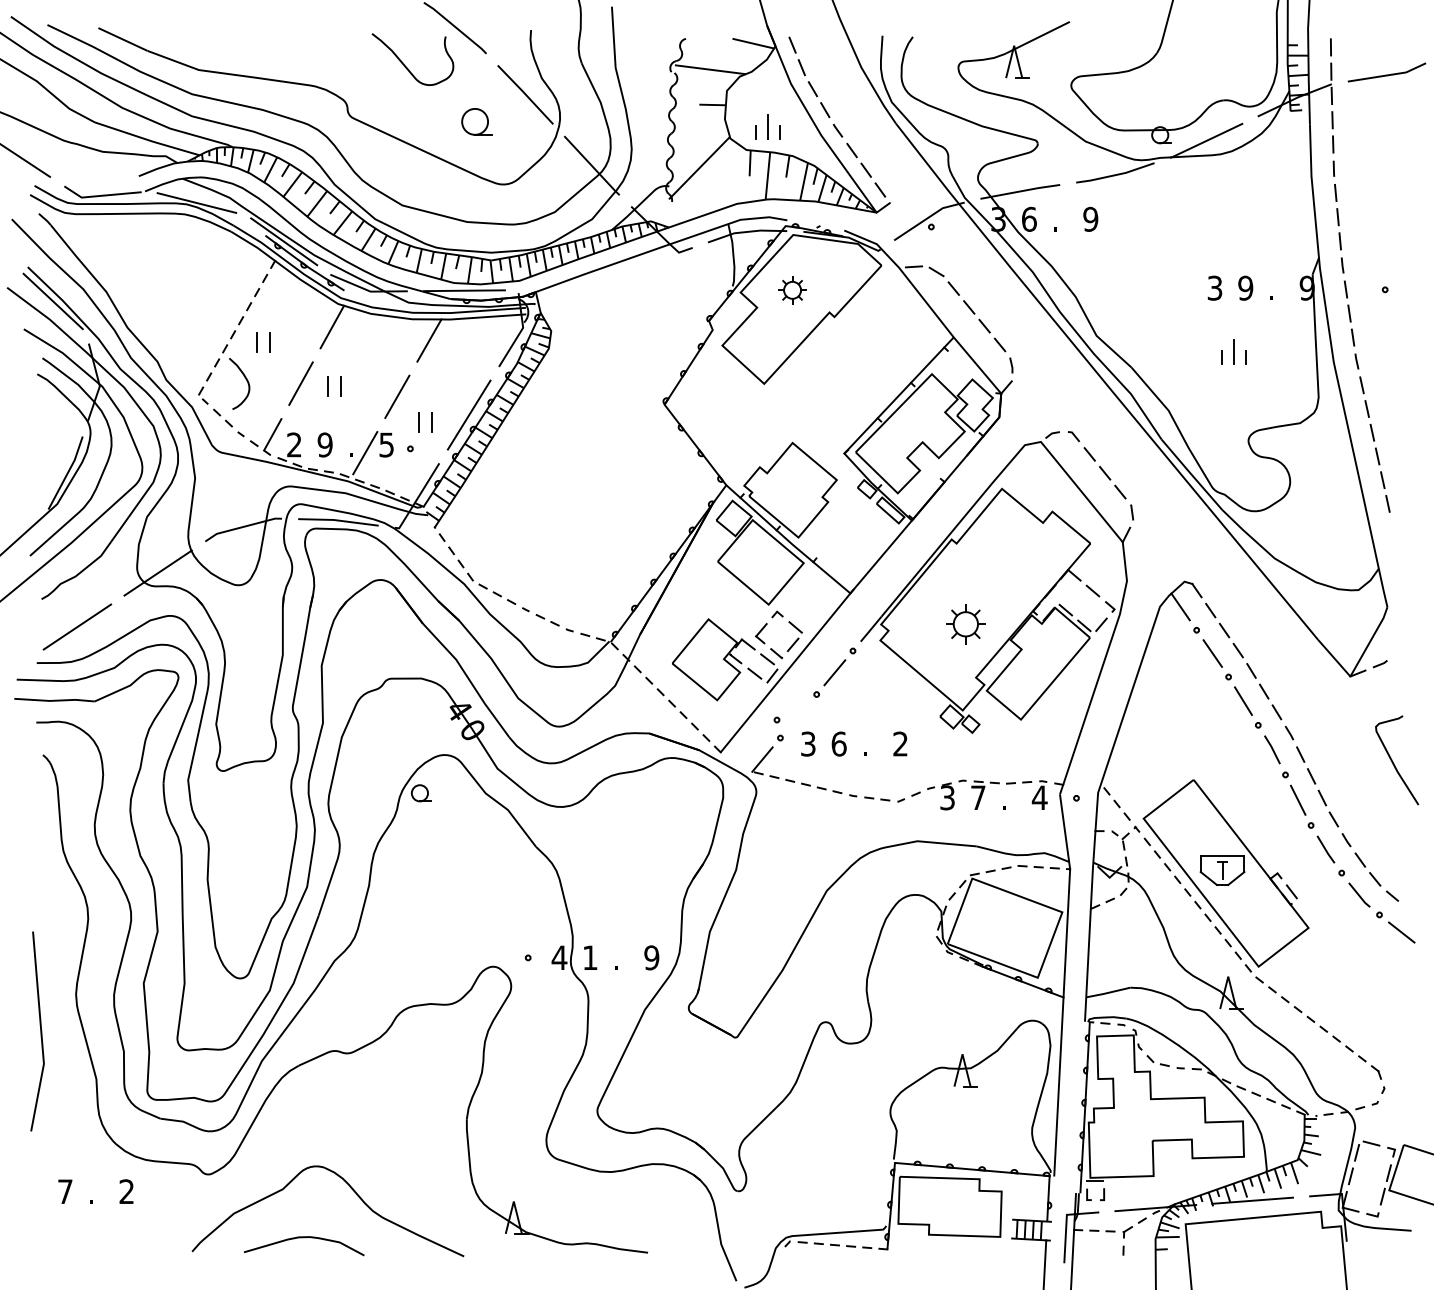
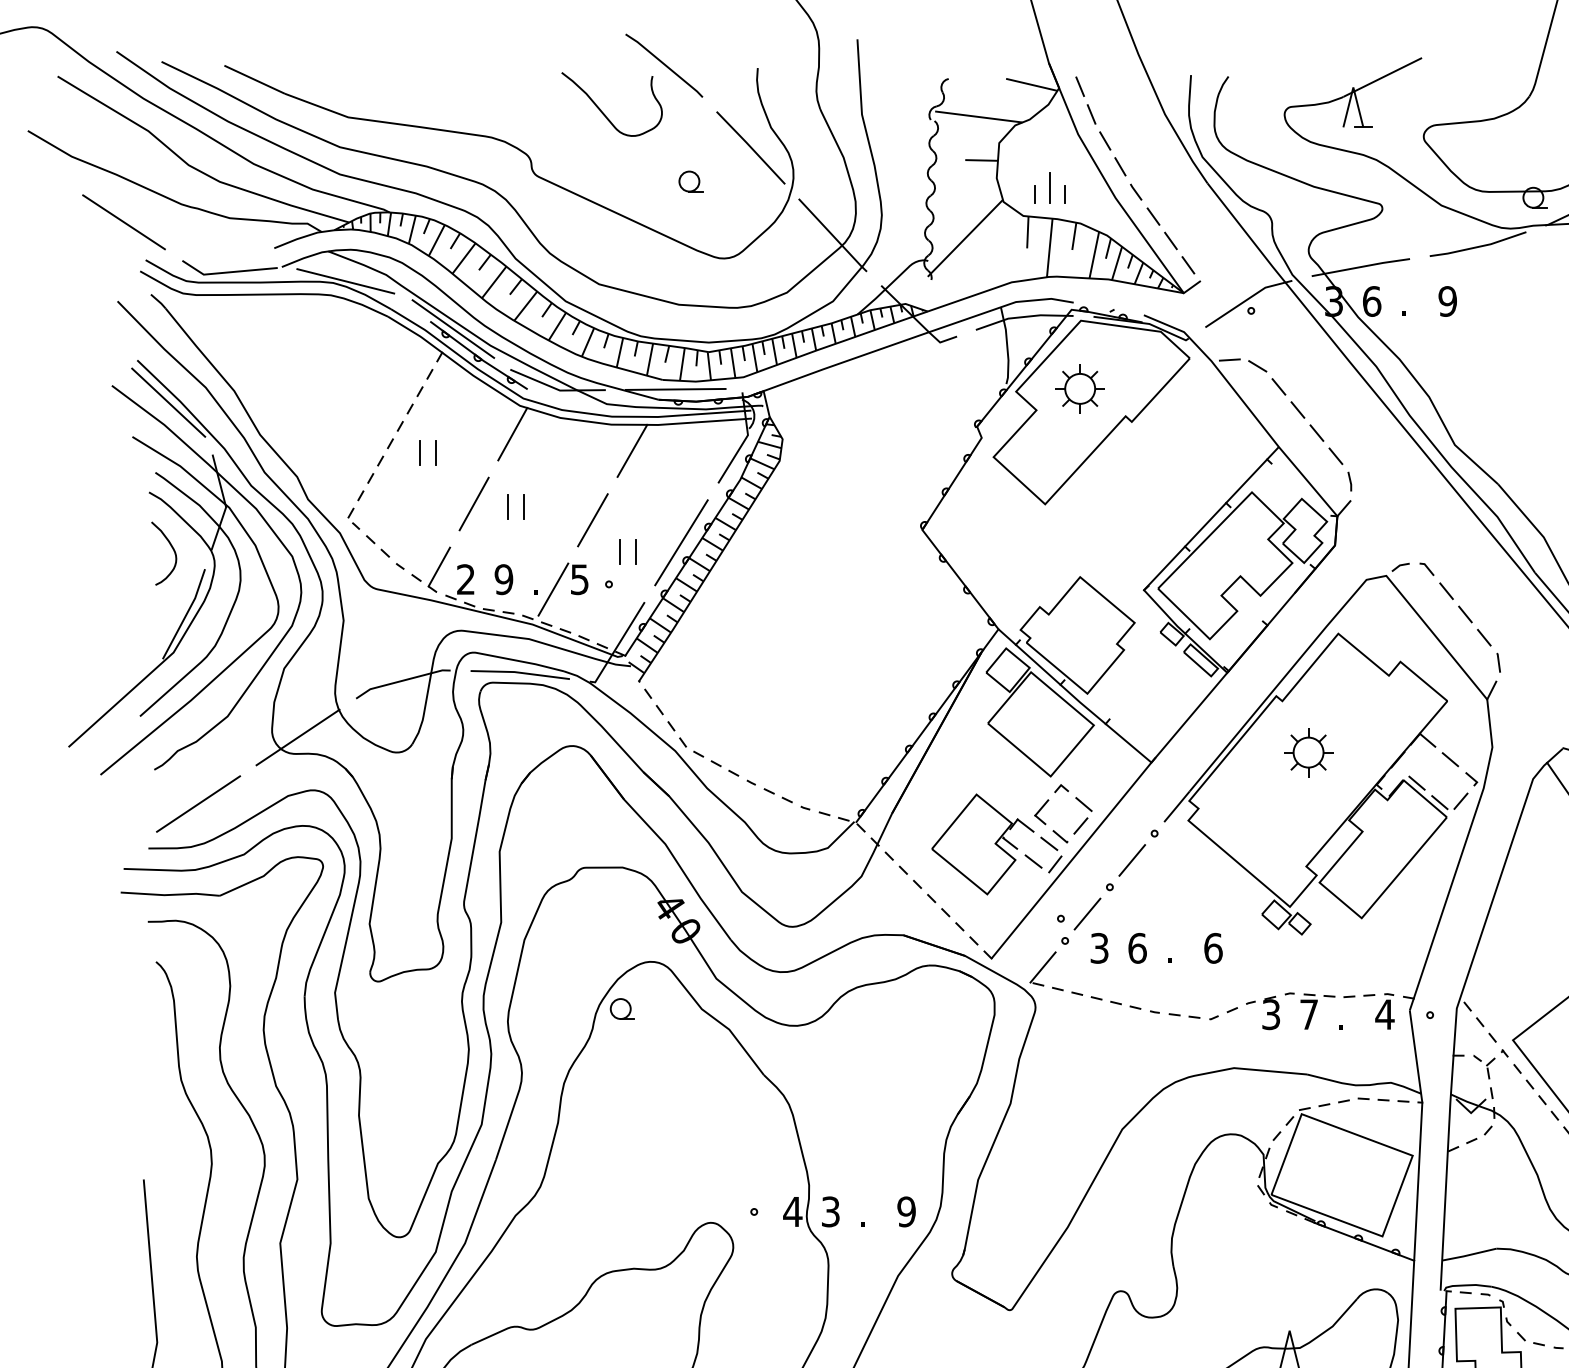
part: (476, 122) -> (690, 182), size x0.62
part: (792, 290) -> (1080, 389), size x1.43
curve: (245, 379) -> (171, 548), moved
part: (965, 624) -> (1308, 752), moved
line: (798, 715) -> (1087, 913), added
text: (900, 743) -> (1213, 947), 2 -> 6
text: (590, 957) -> (831, 1211), 1 -> 3

